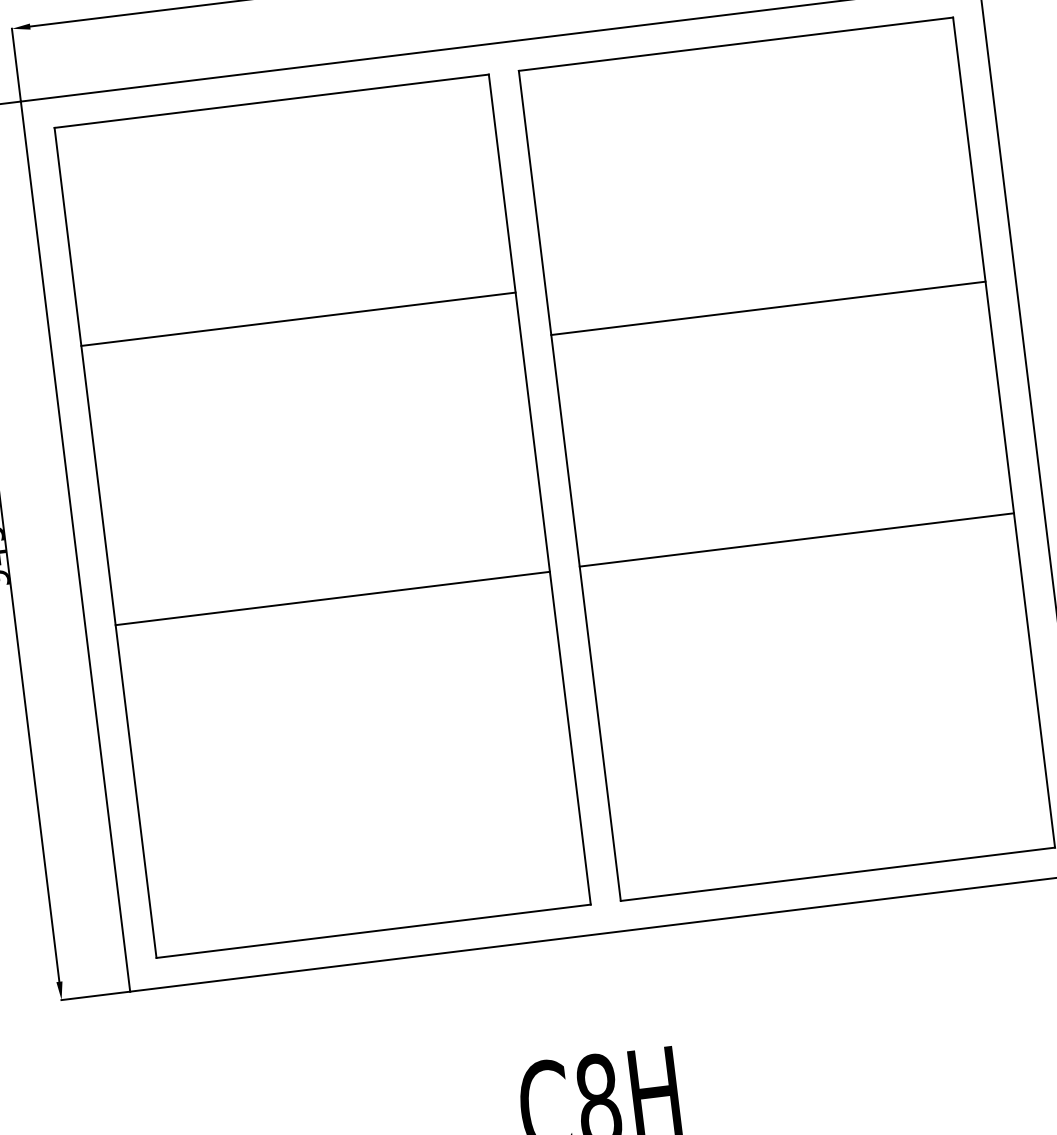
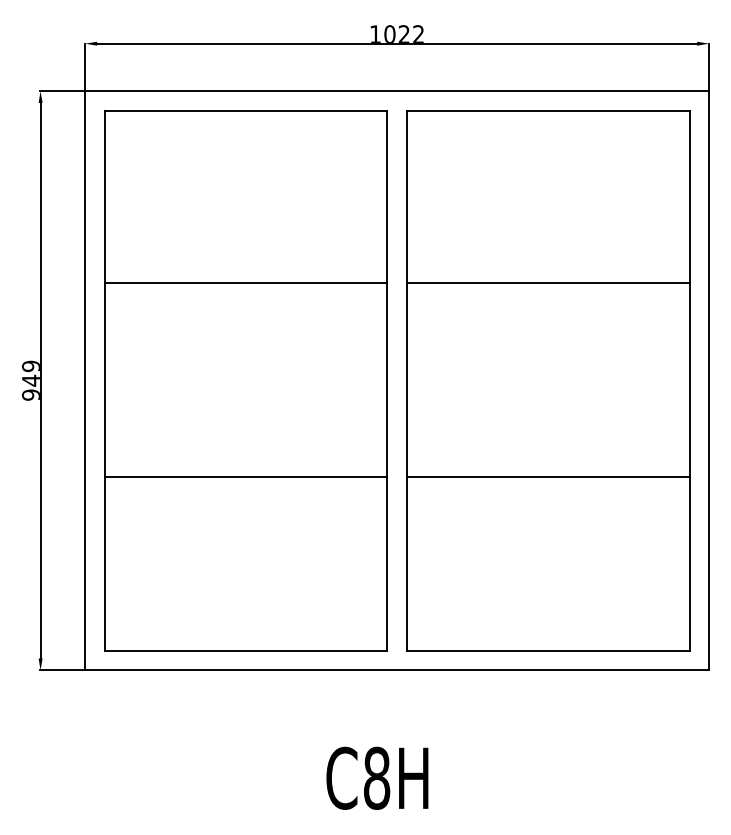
line: (297, 319) -> (245, 282), moved
line: (795, 540) -> (547, 477), moved
line: (331, 598) -> (245, 477), moved

